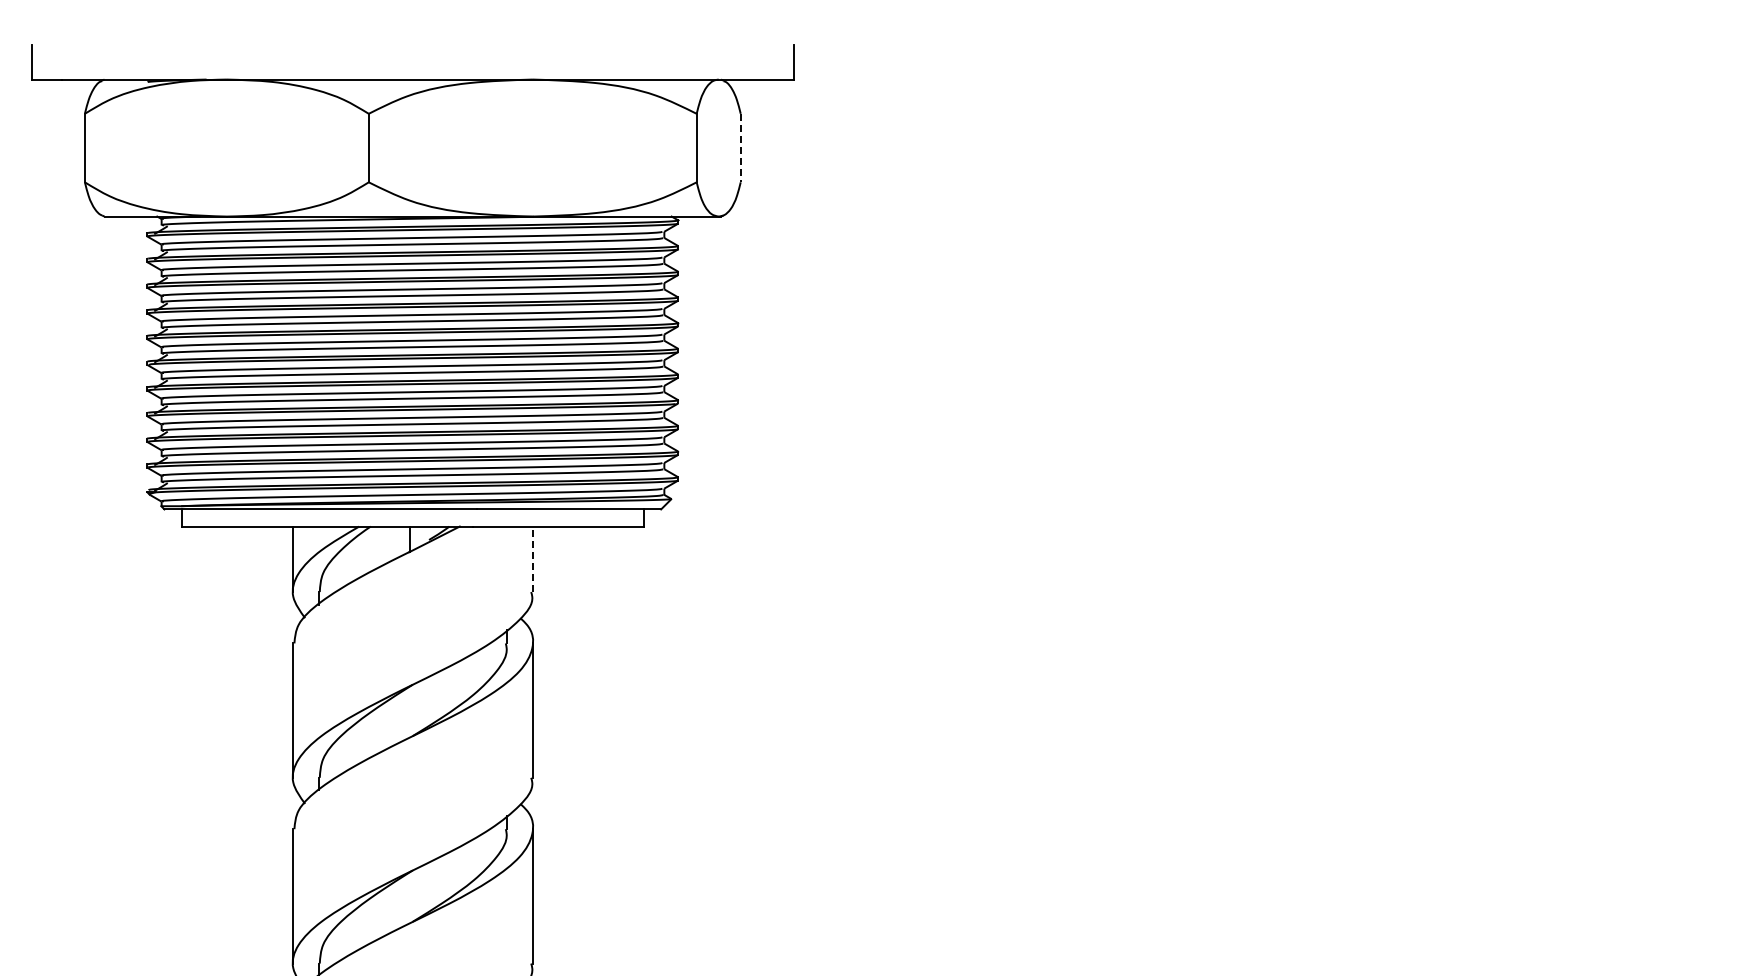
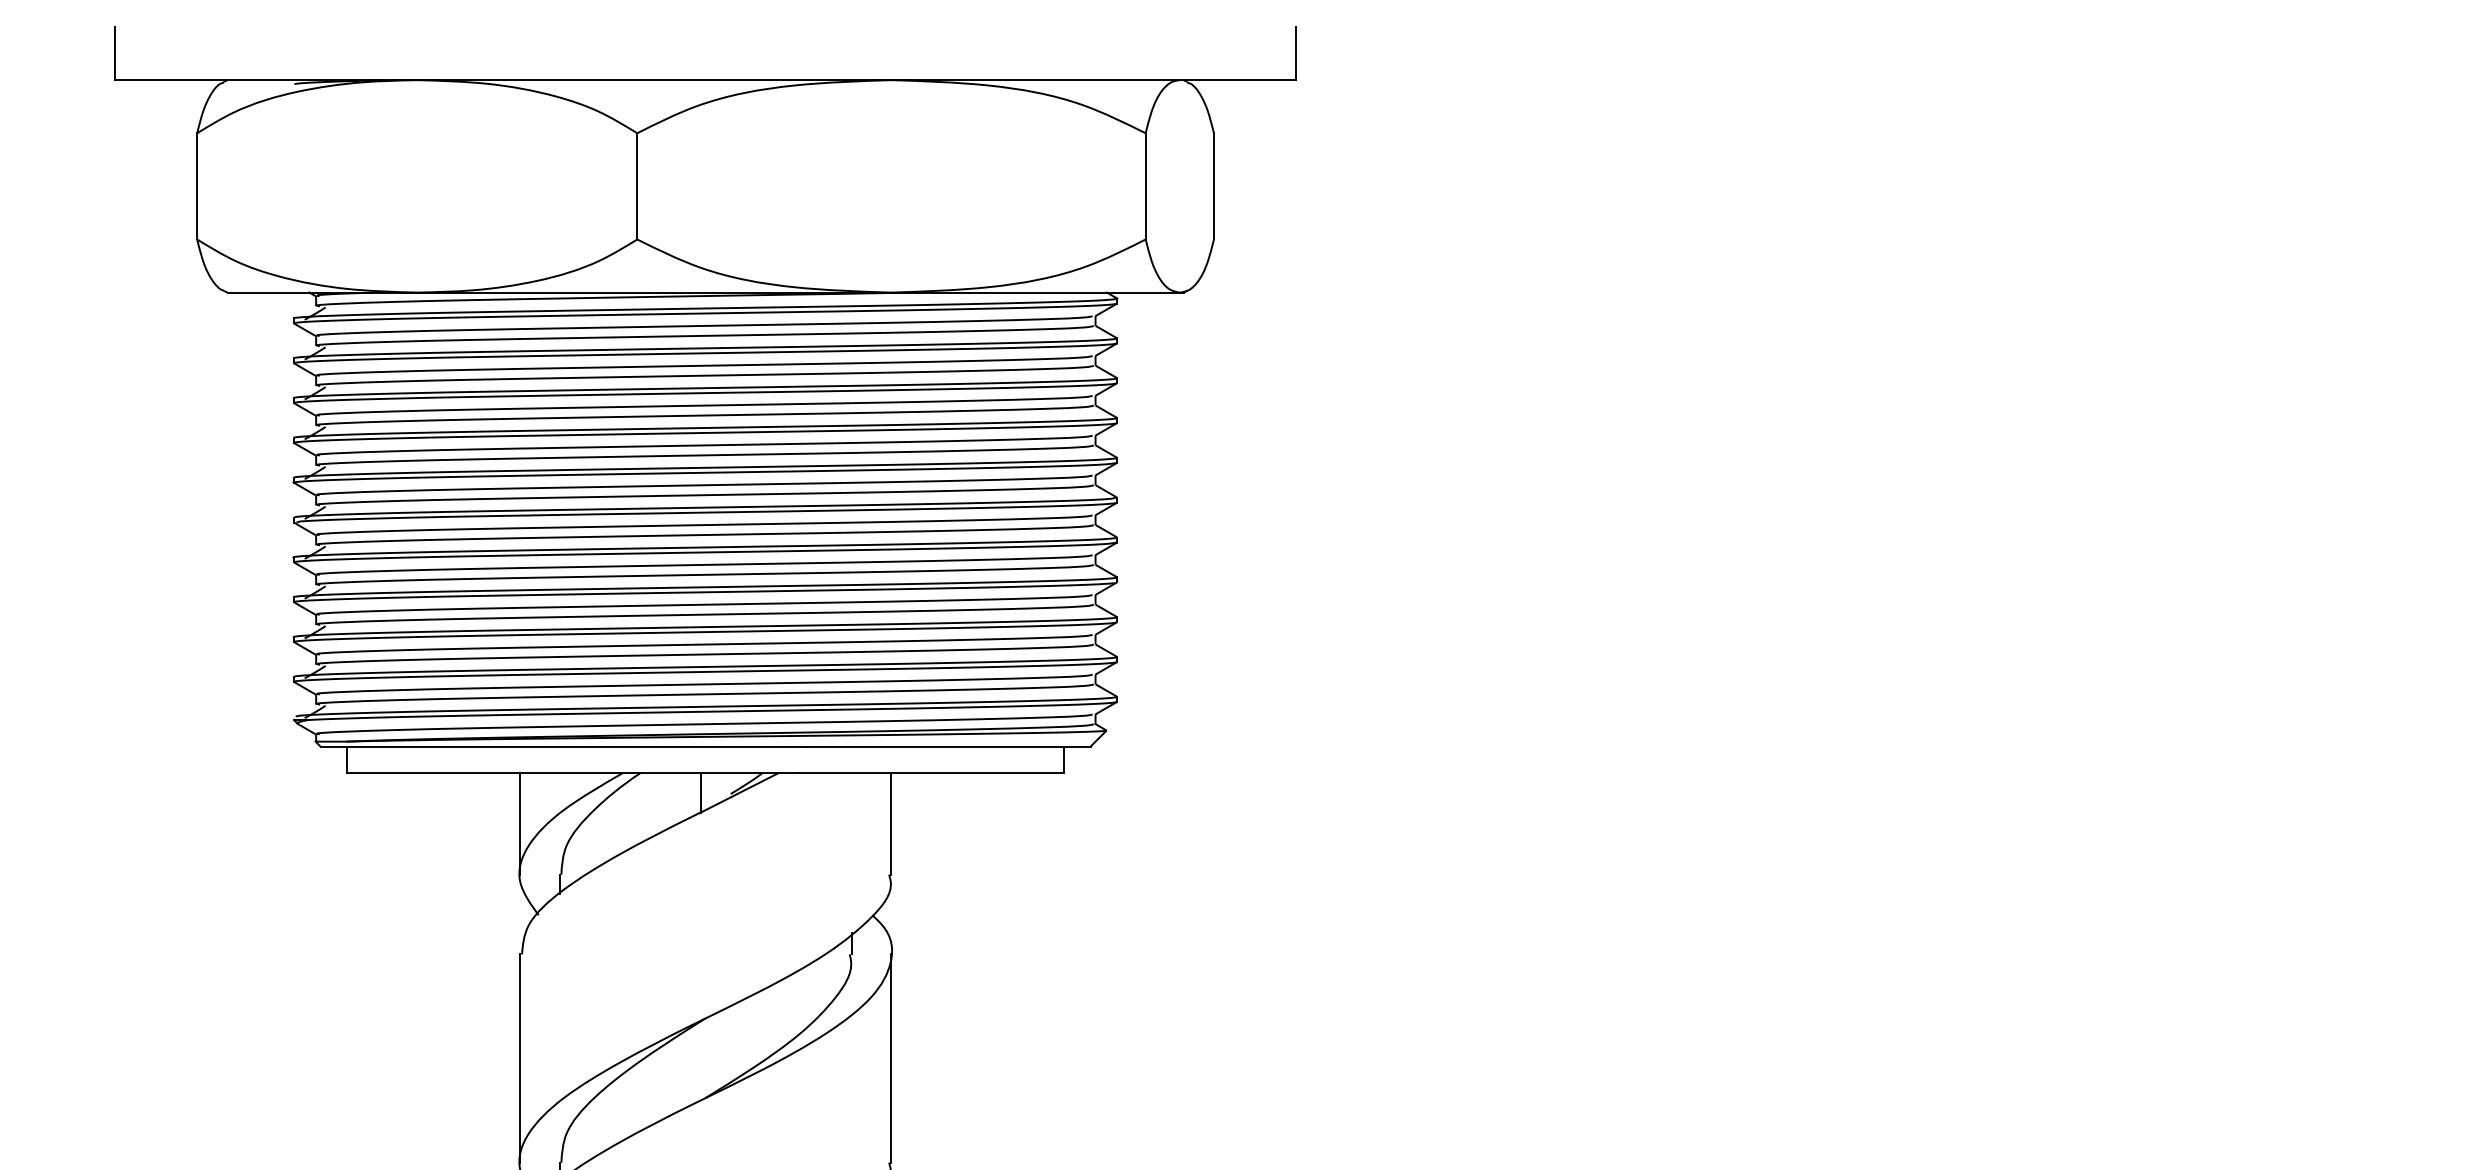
line: (740, 148) -> (1213, 187), dashed -> solid
line: (532, 559) -> (891, 824), dashed -> solid

